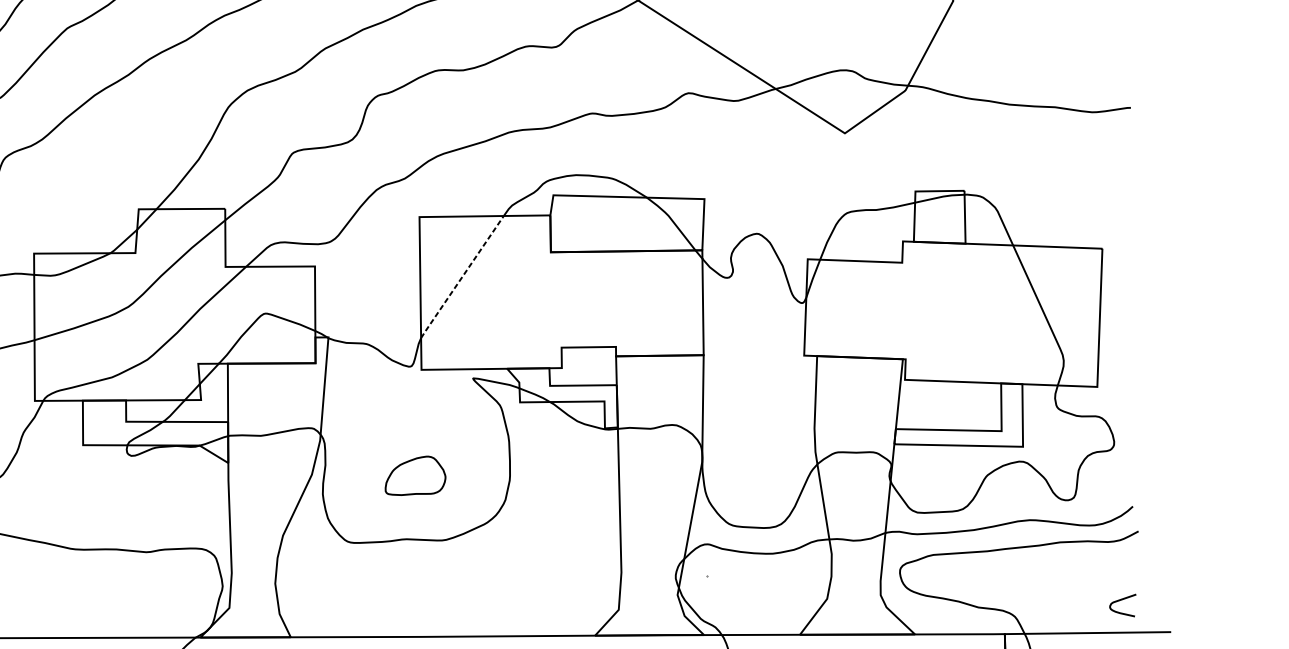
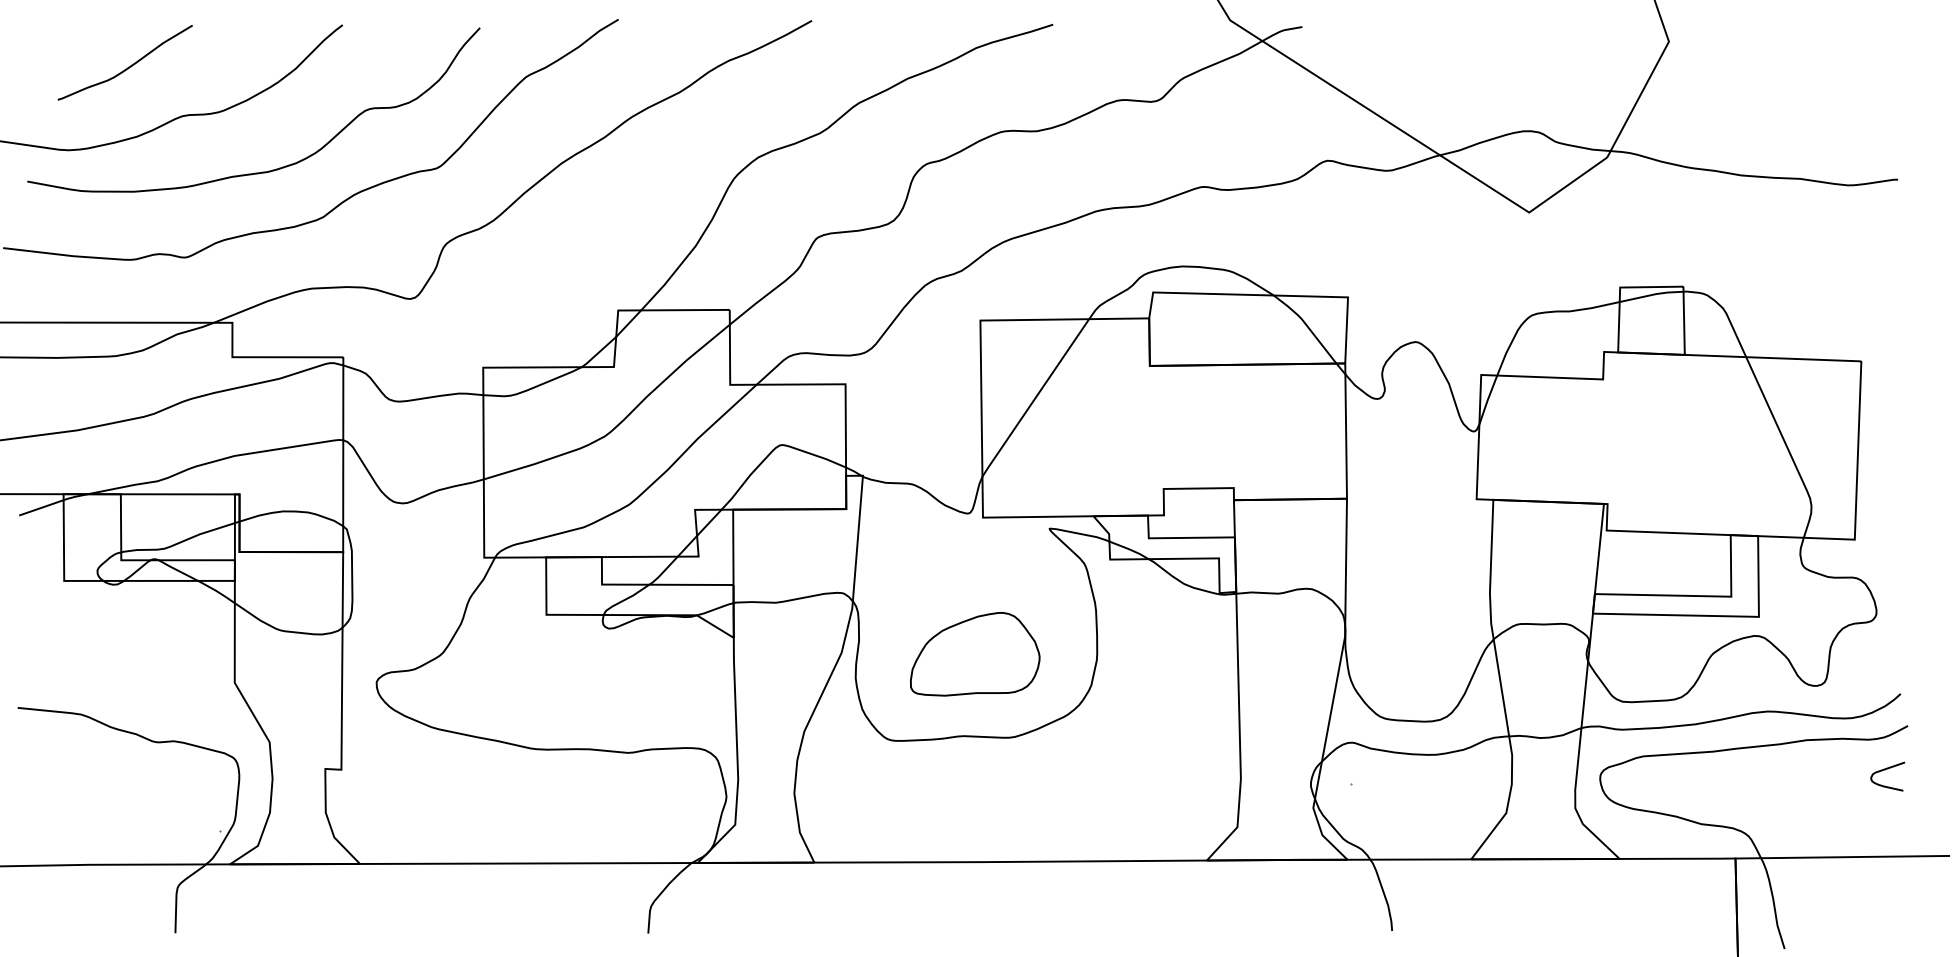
line: (462, 277) -> (1035, 398), dashed -> solid
part: (415, 475) -> (975, 654), size x1.67
curve: (1121, 600) -> (1885, 770), moved

